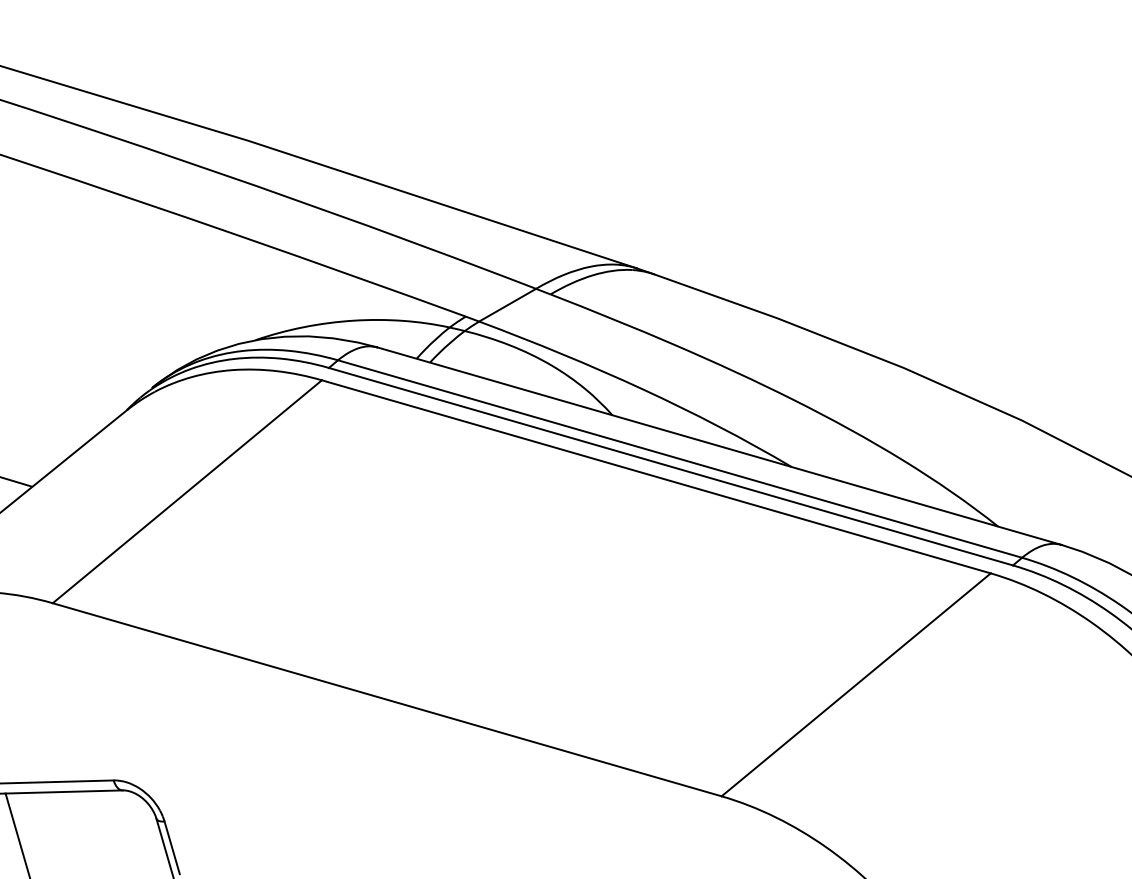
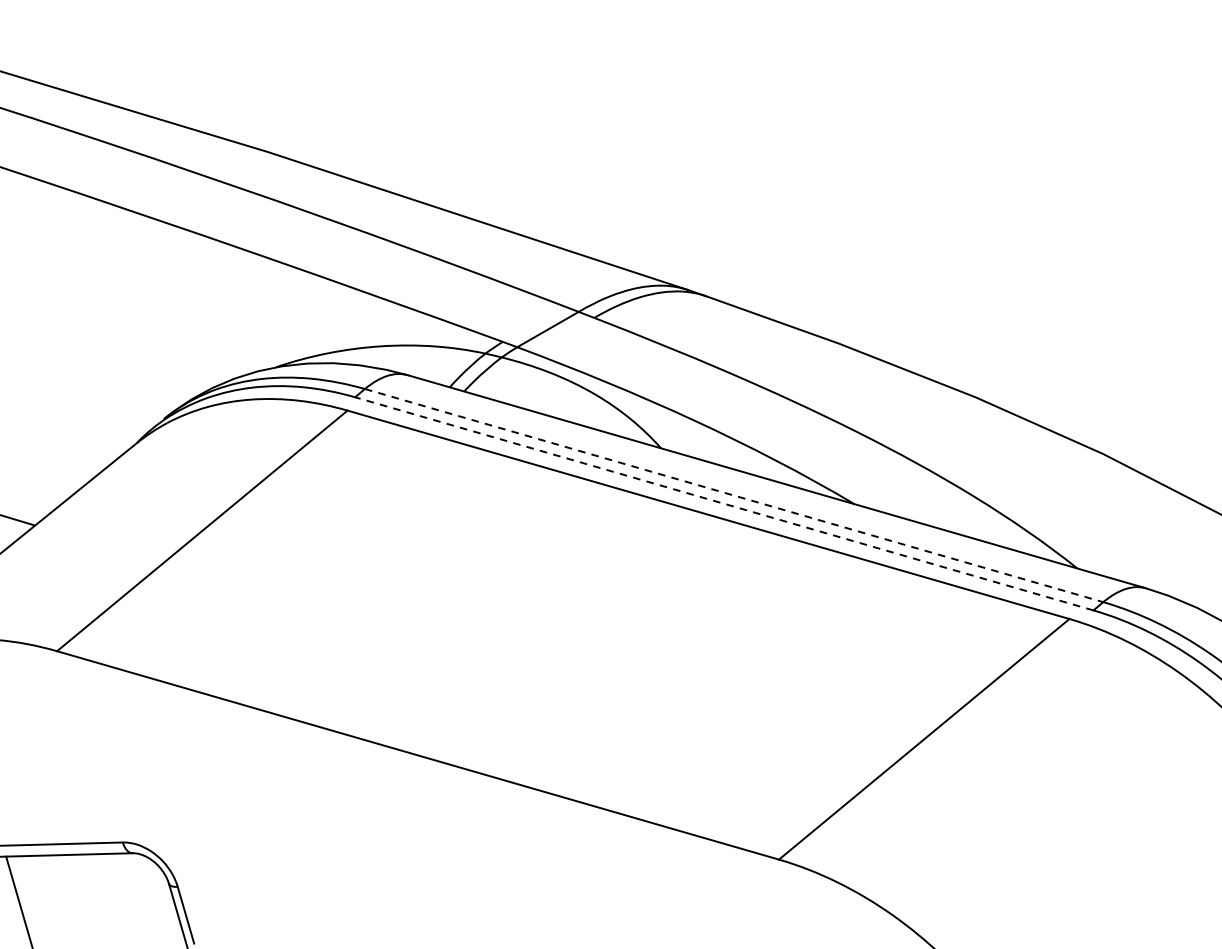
line: (680, 459) -> (734, 496), solid -> dashed
line: (670, 466) -> (723, 503), solid -> dashed

